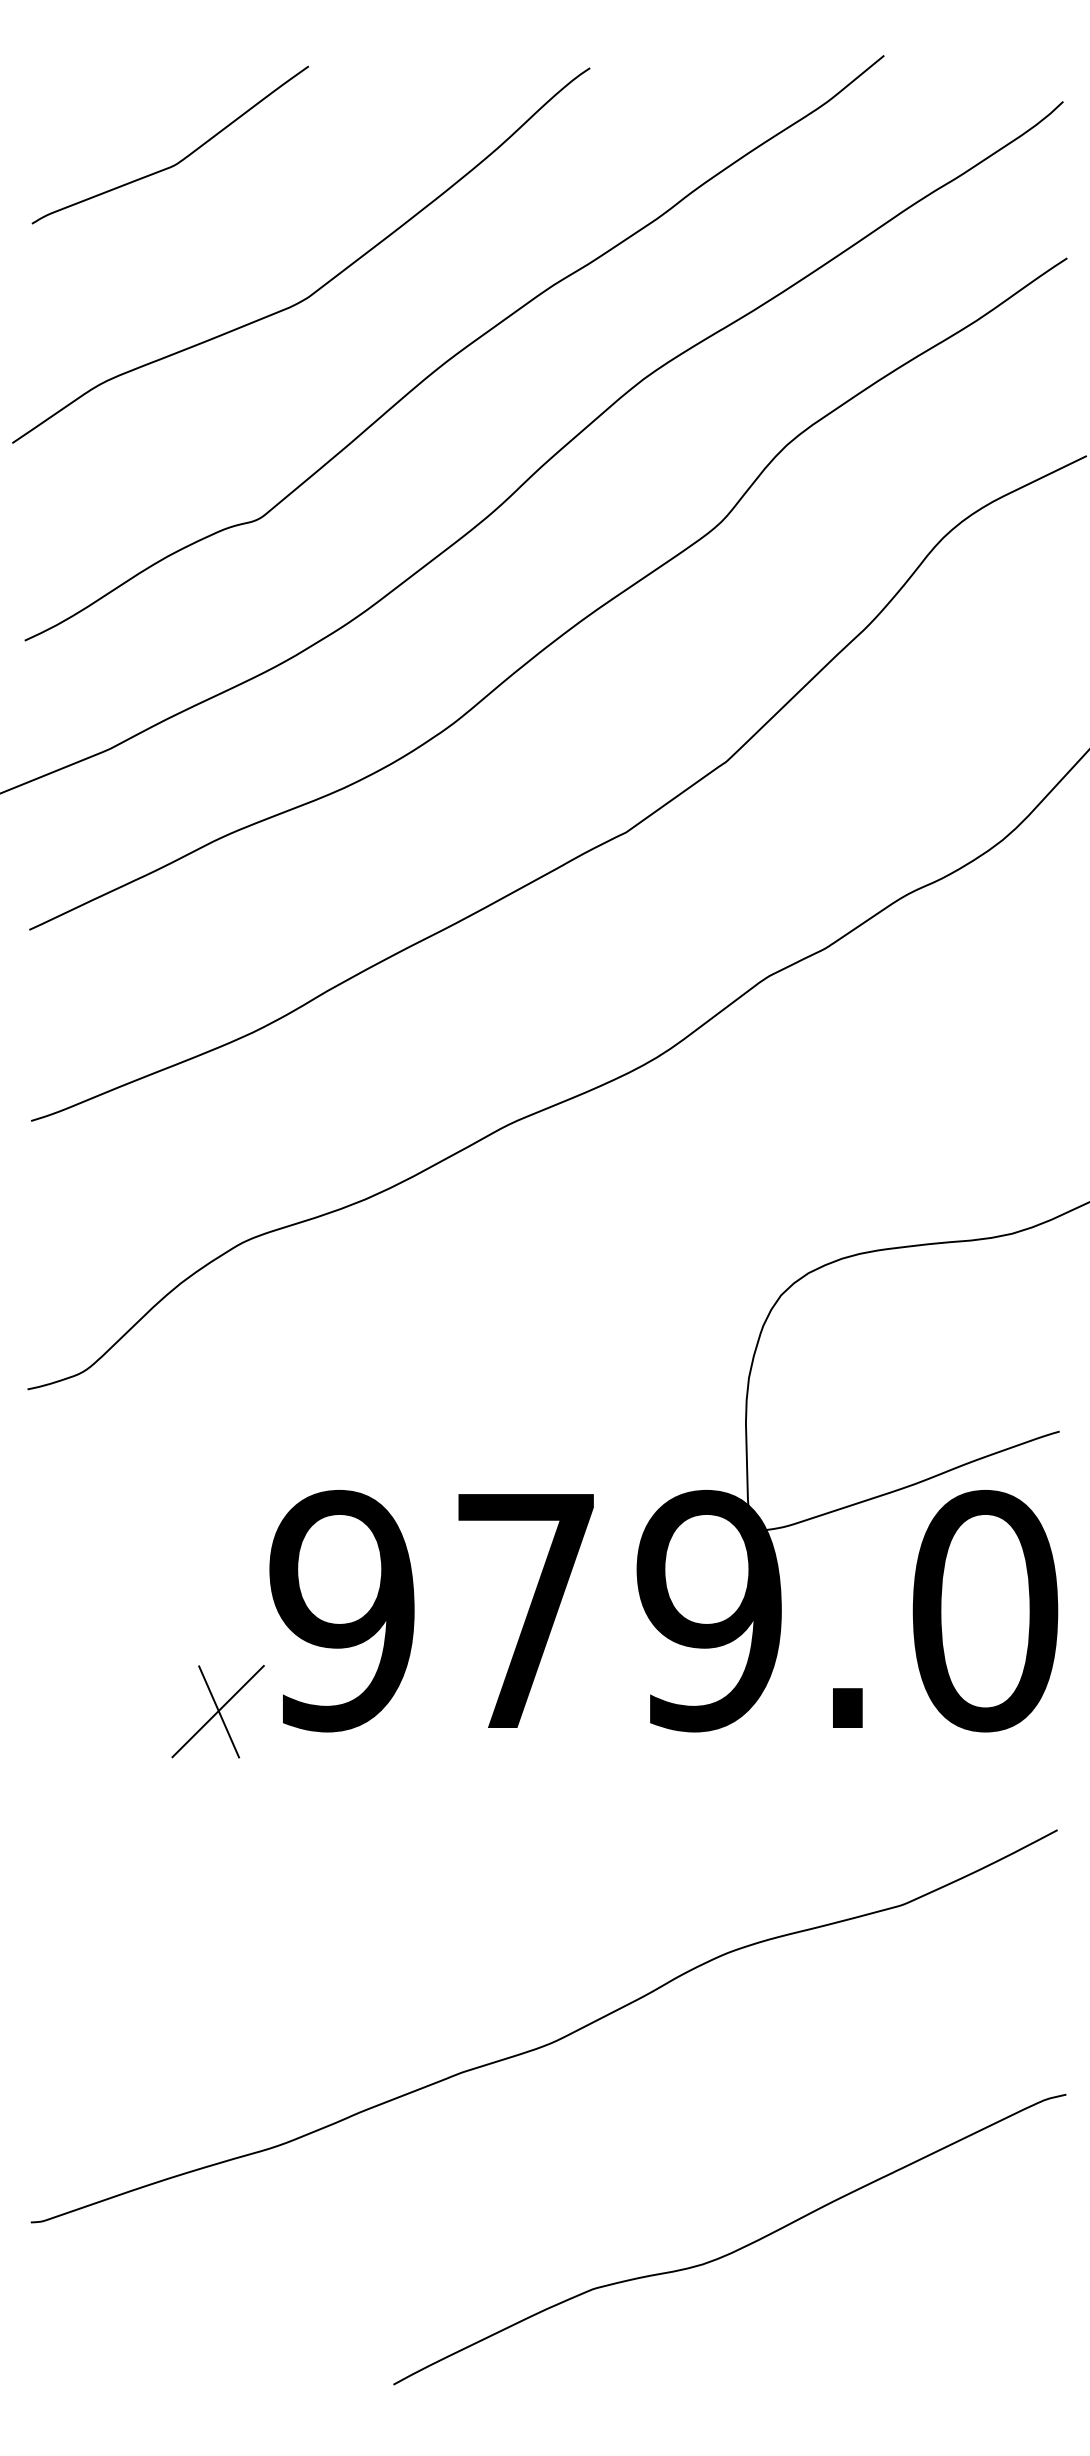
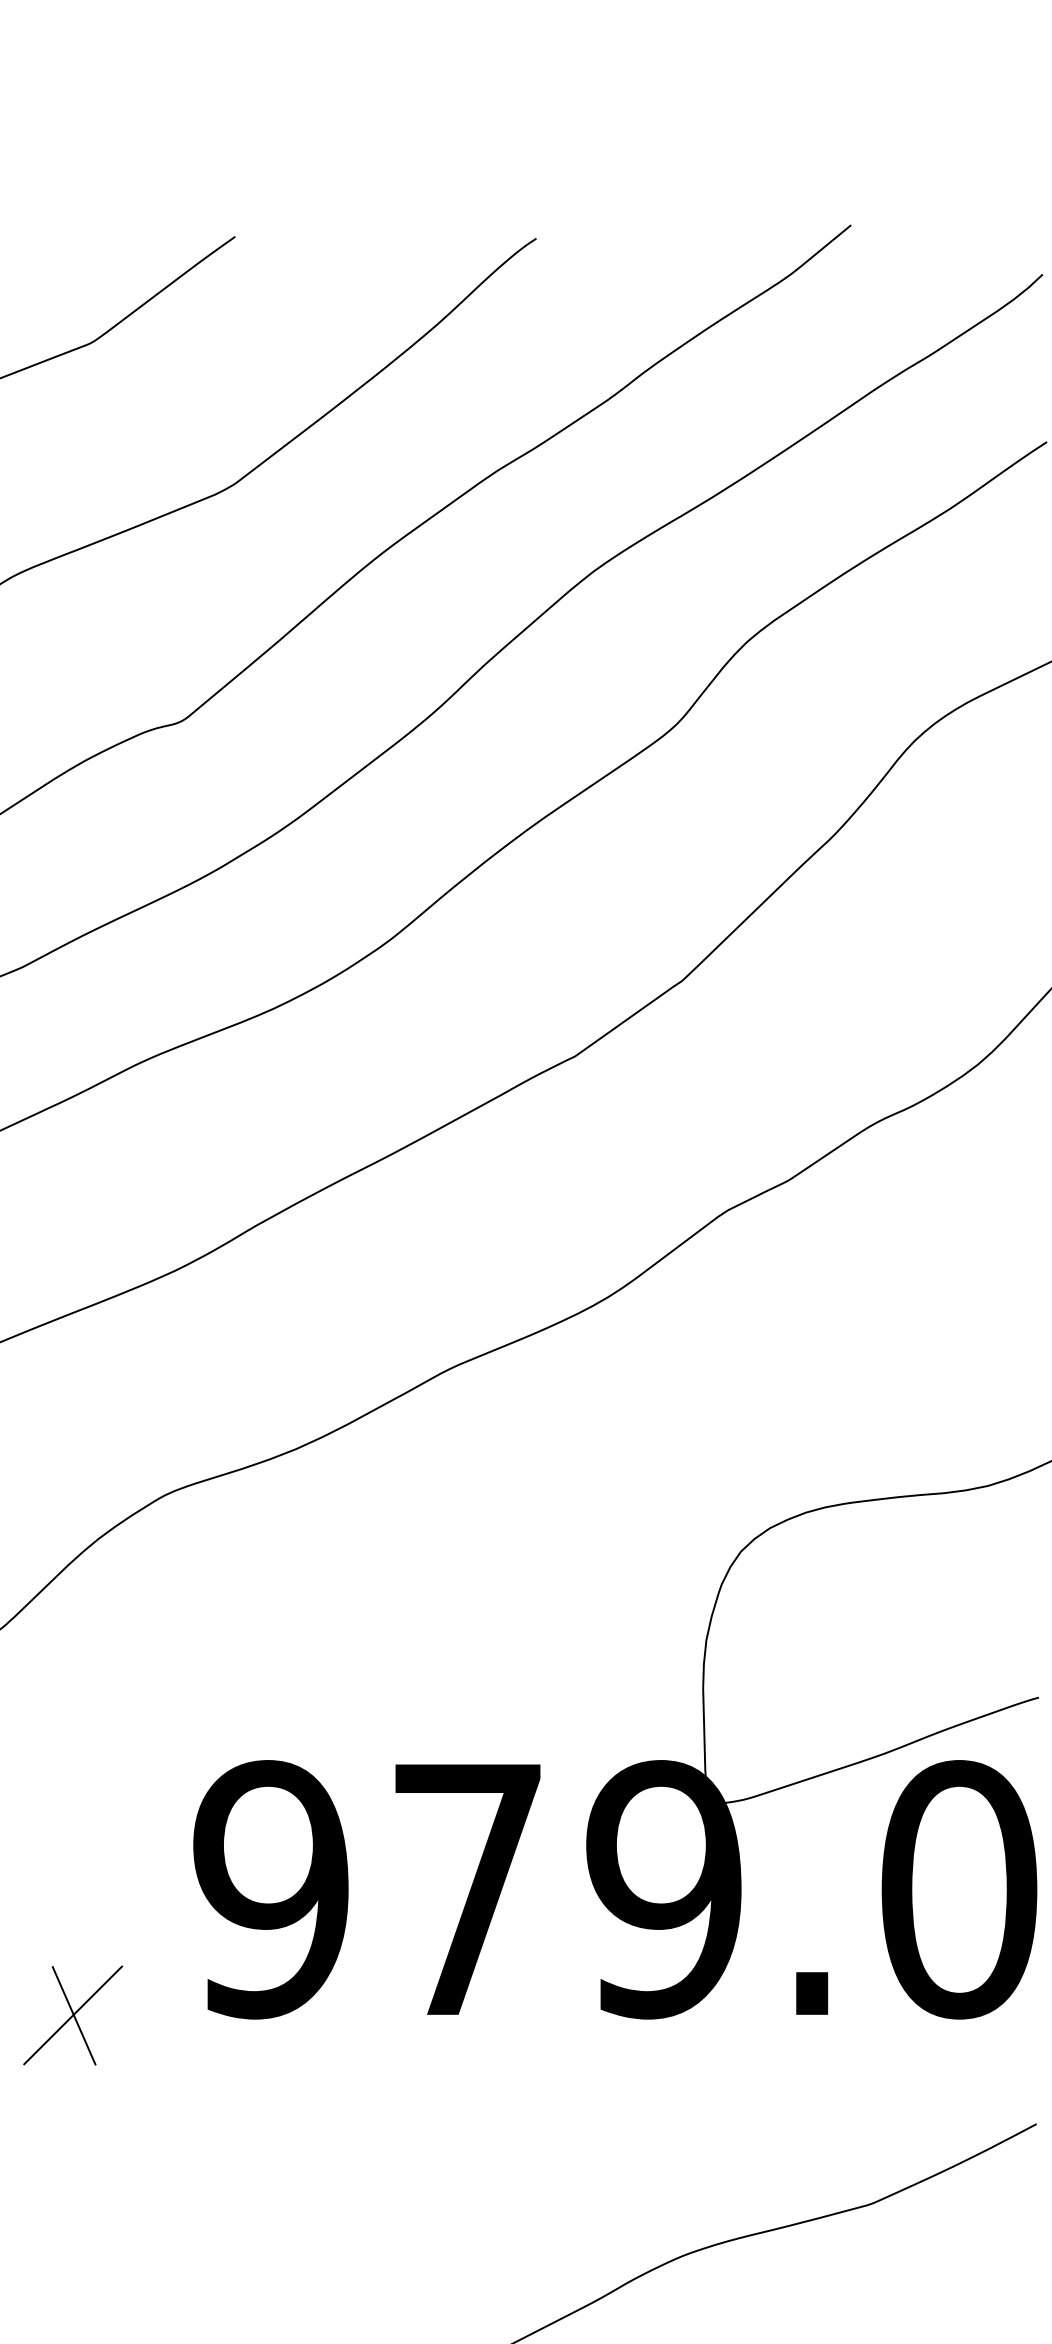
part: (217, 1711) -> (72, 2015), moved

